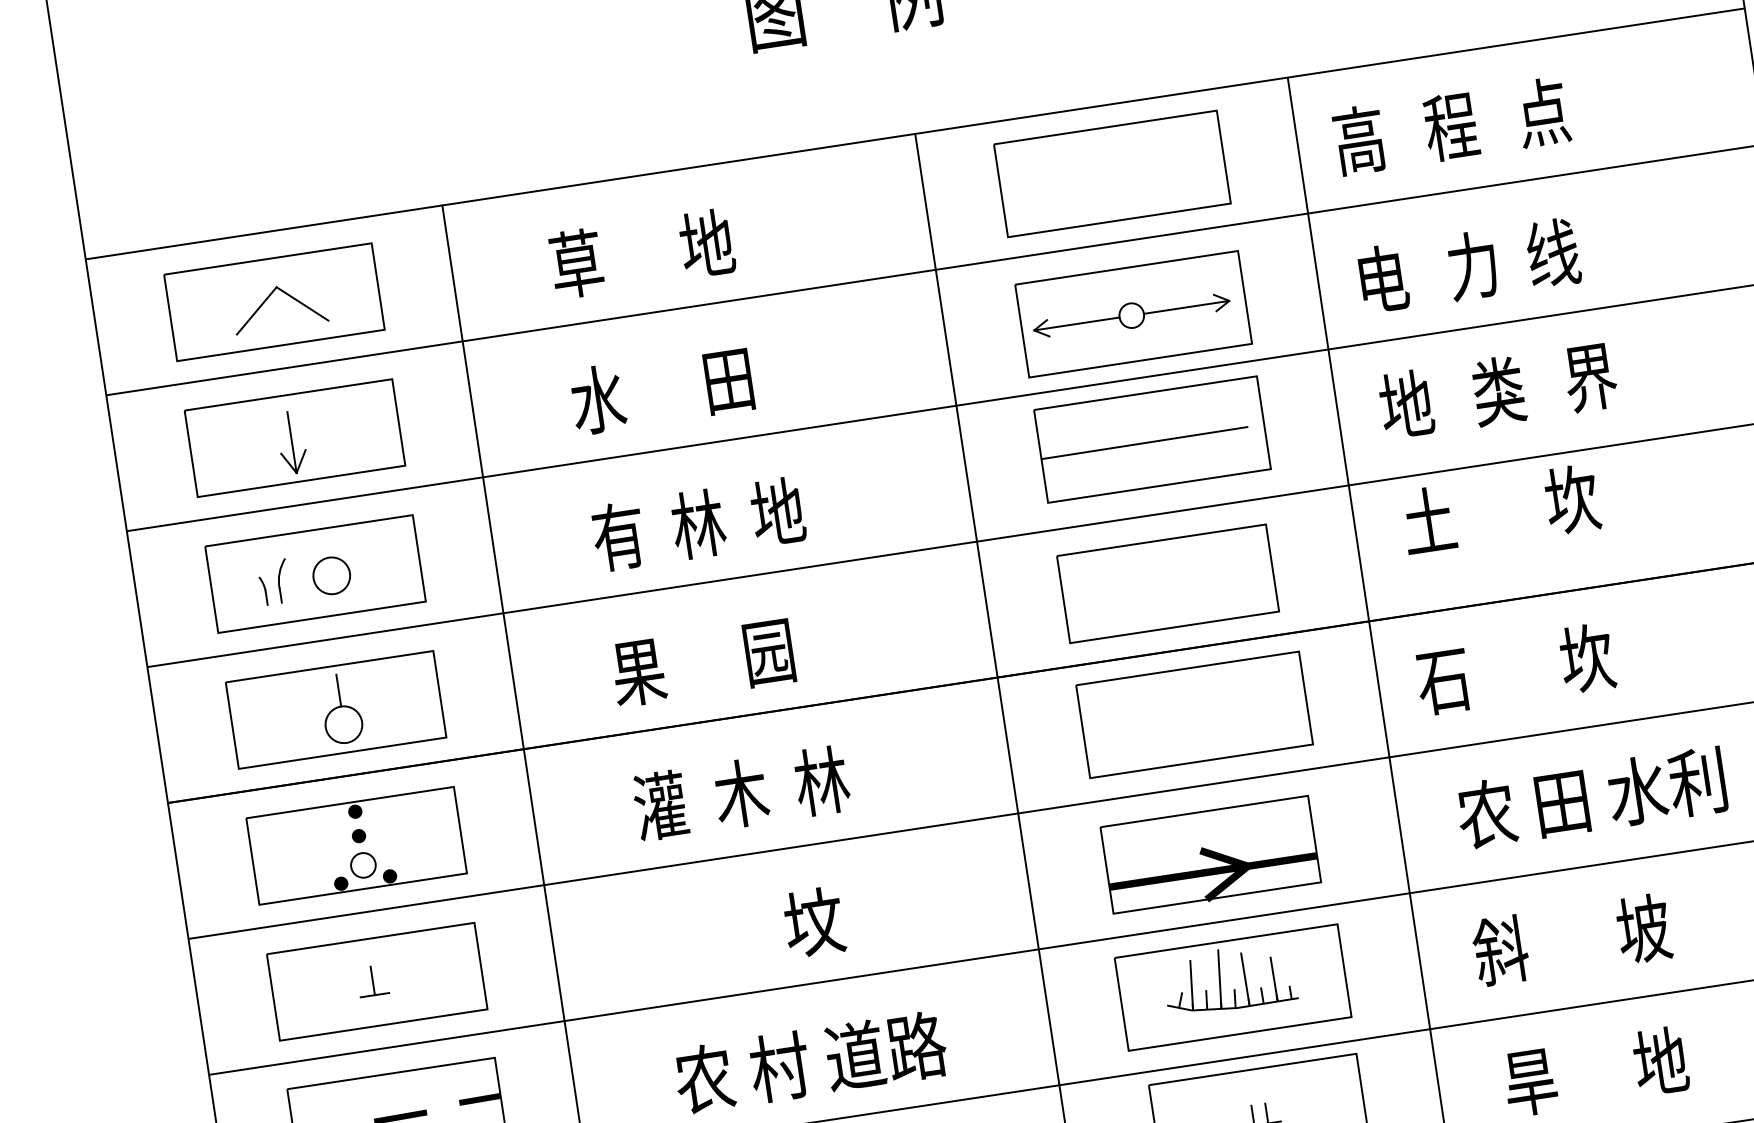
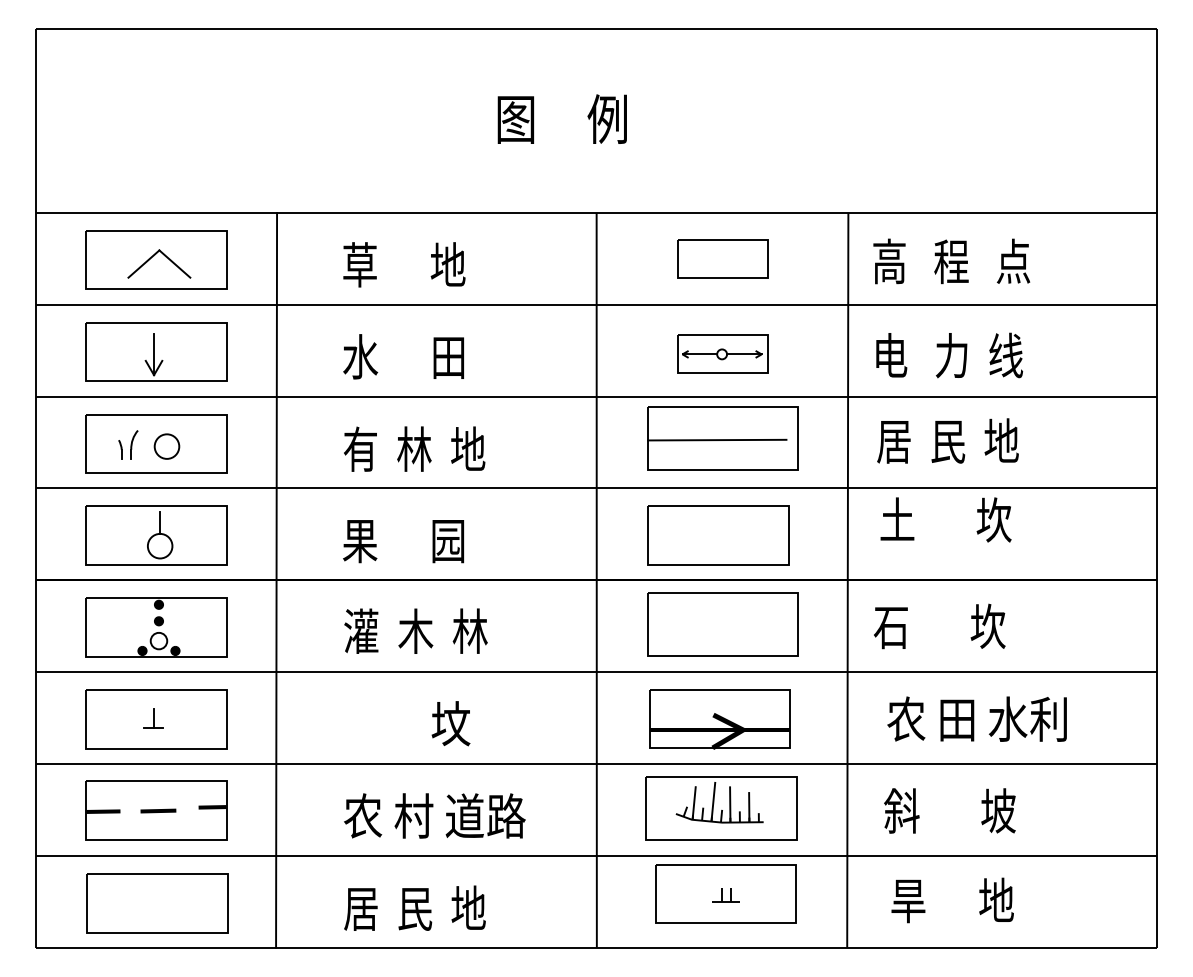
part: (1111, 173) -> (722, 258), size x0.6
part: (1132, 313) -> (722, 353), size x0.6
text: (1498, 390) -> (956, 440), 地   类   界 -> 居  民  地

